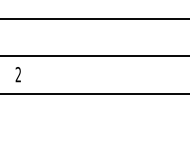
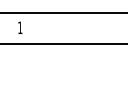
text: (17, 74) -> (19, 27), 2 -> 1

